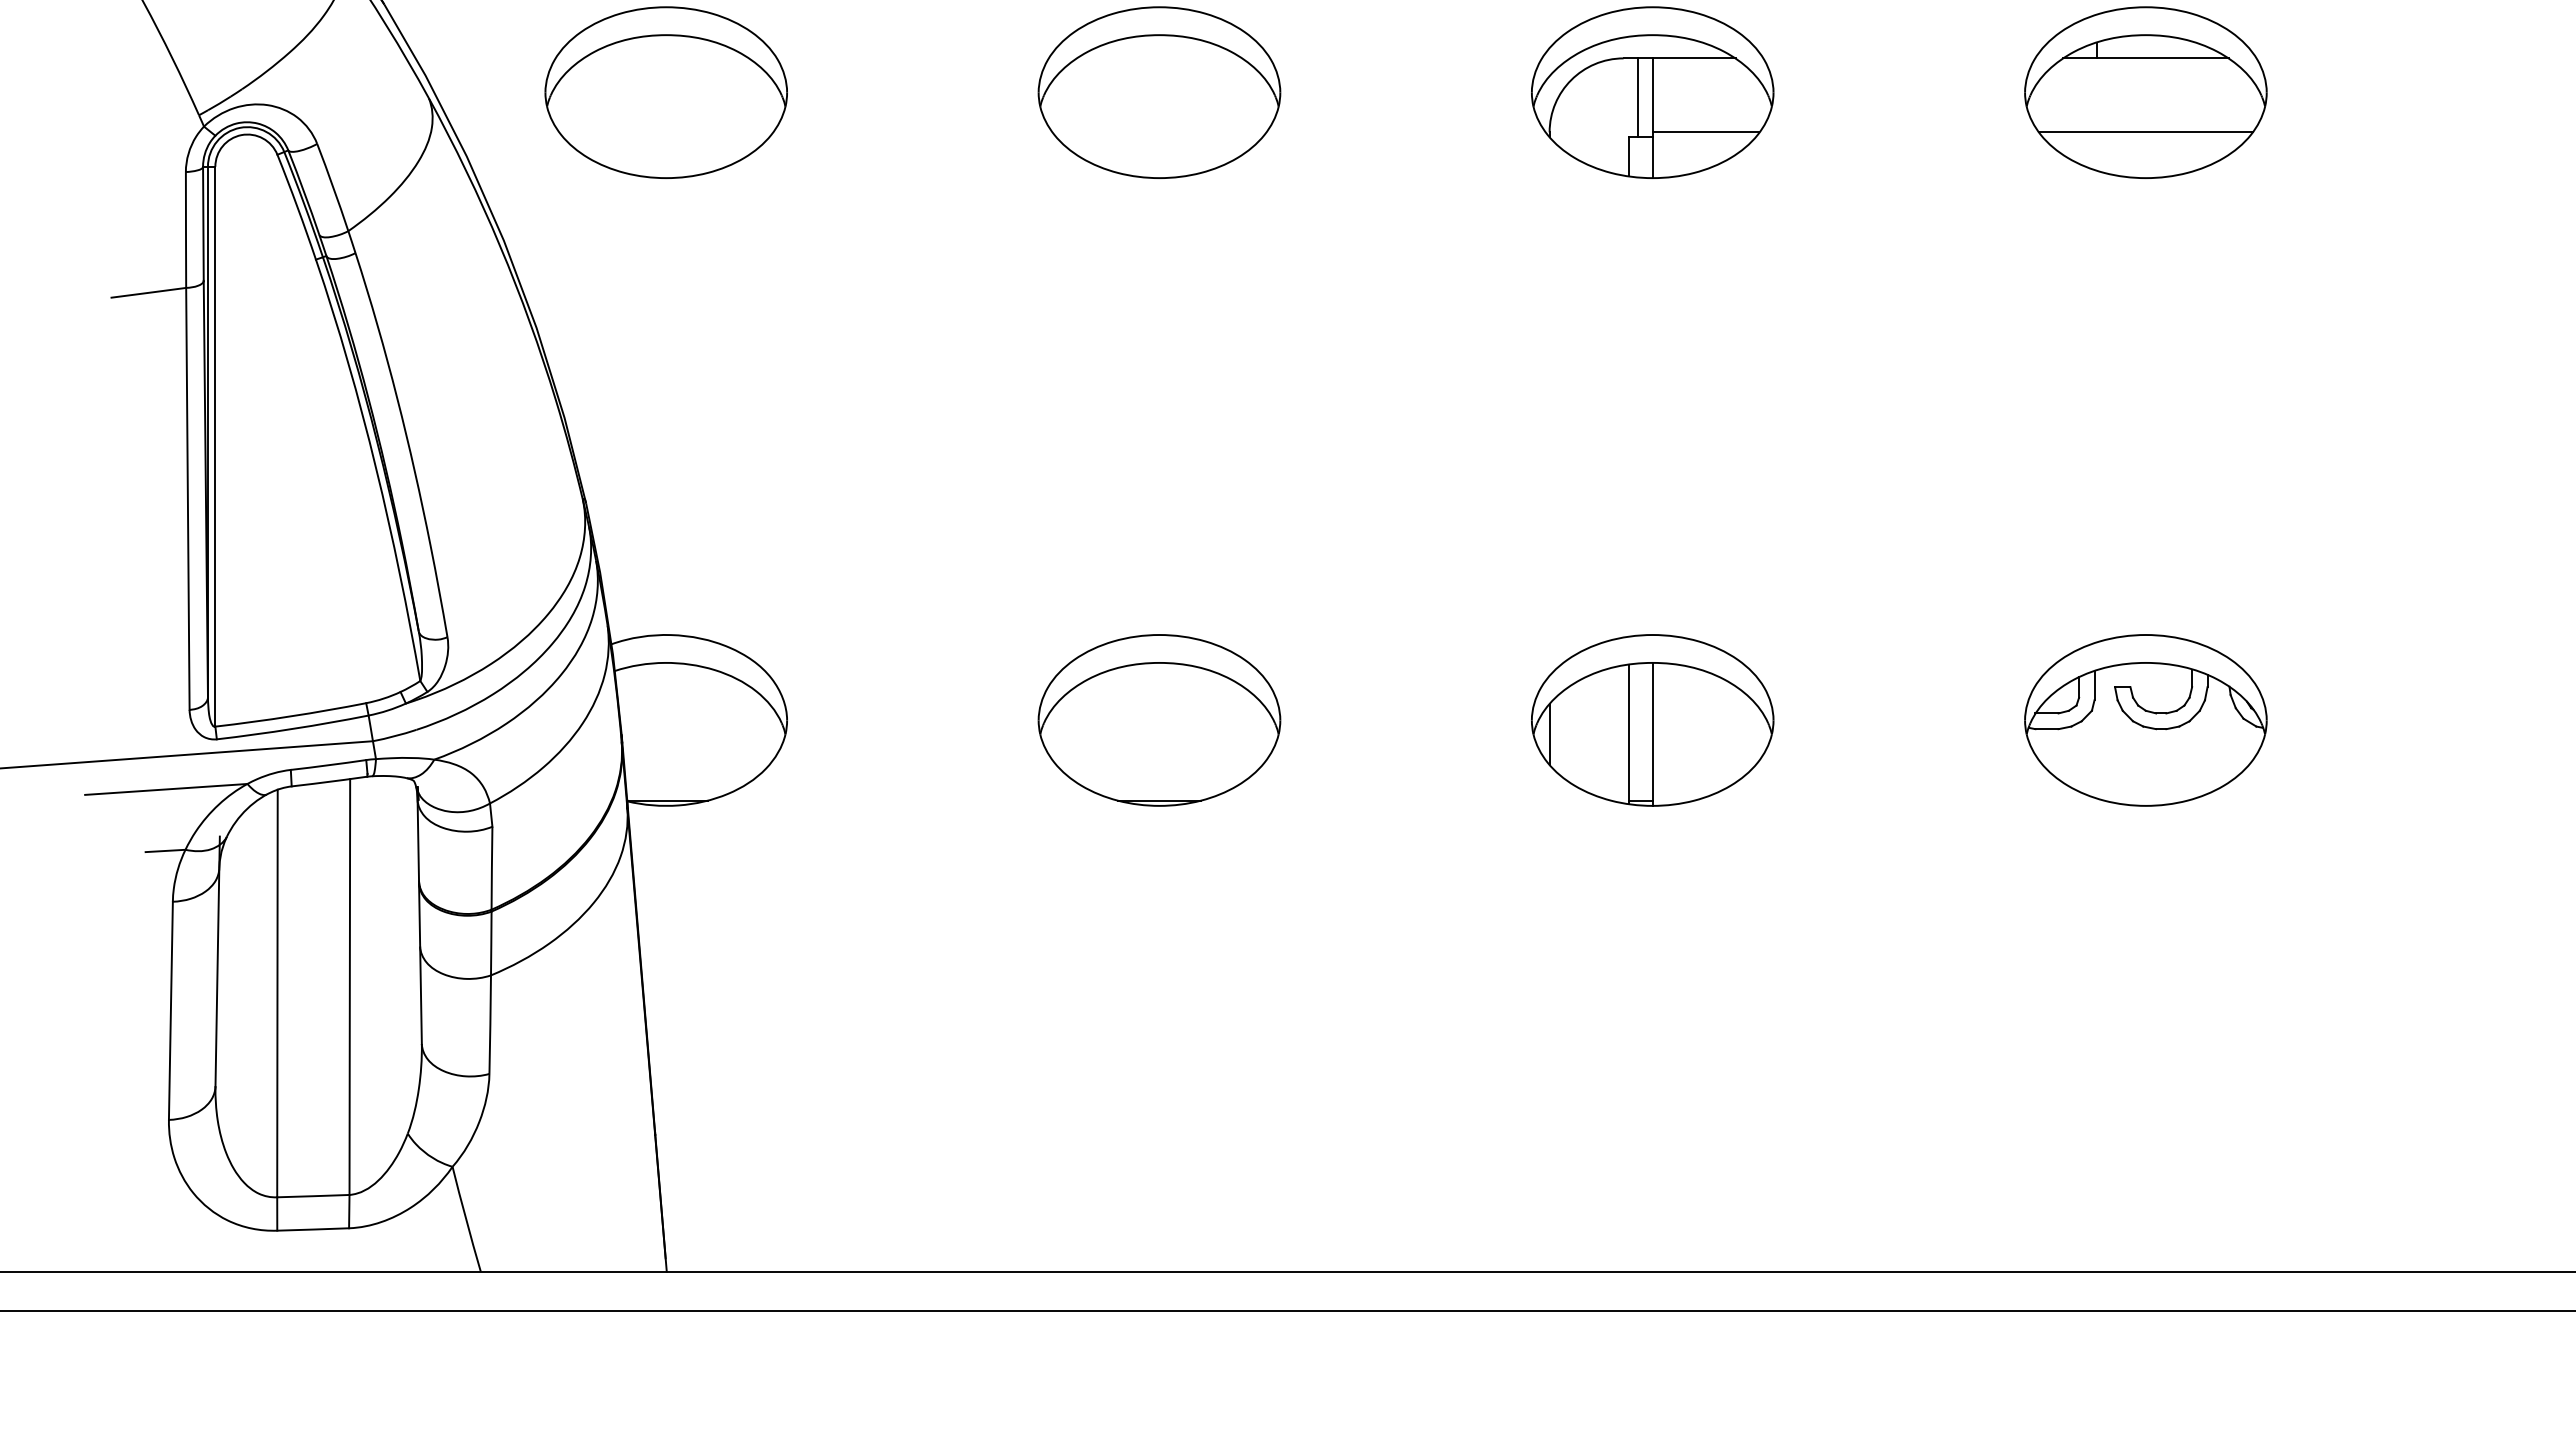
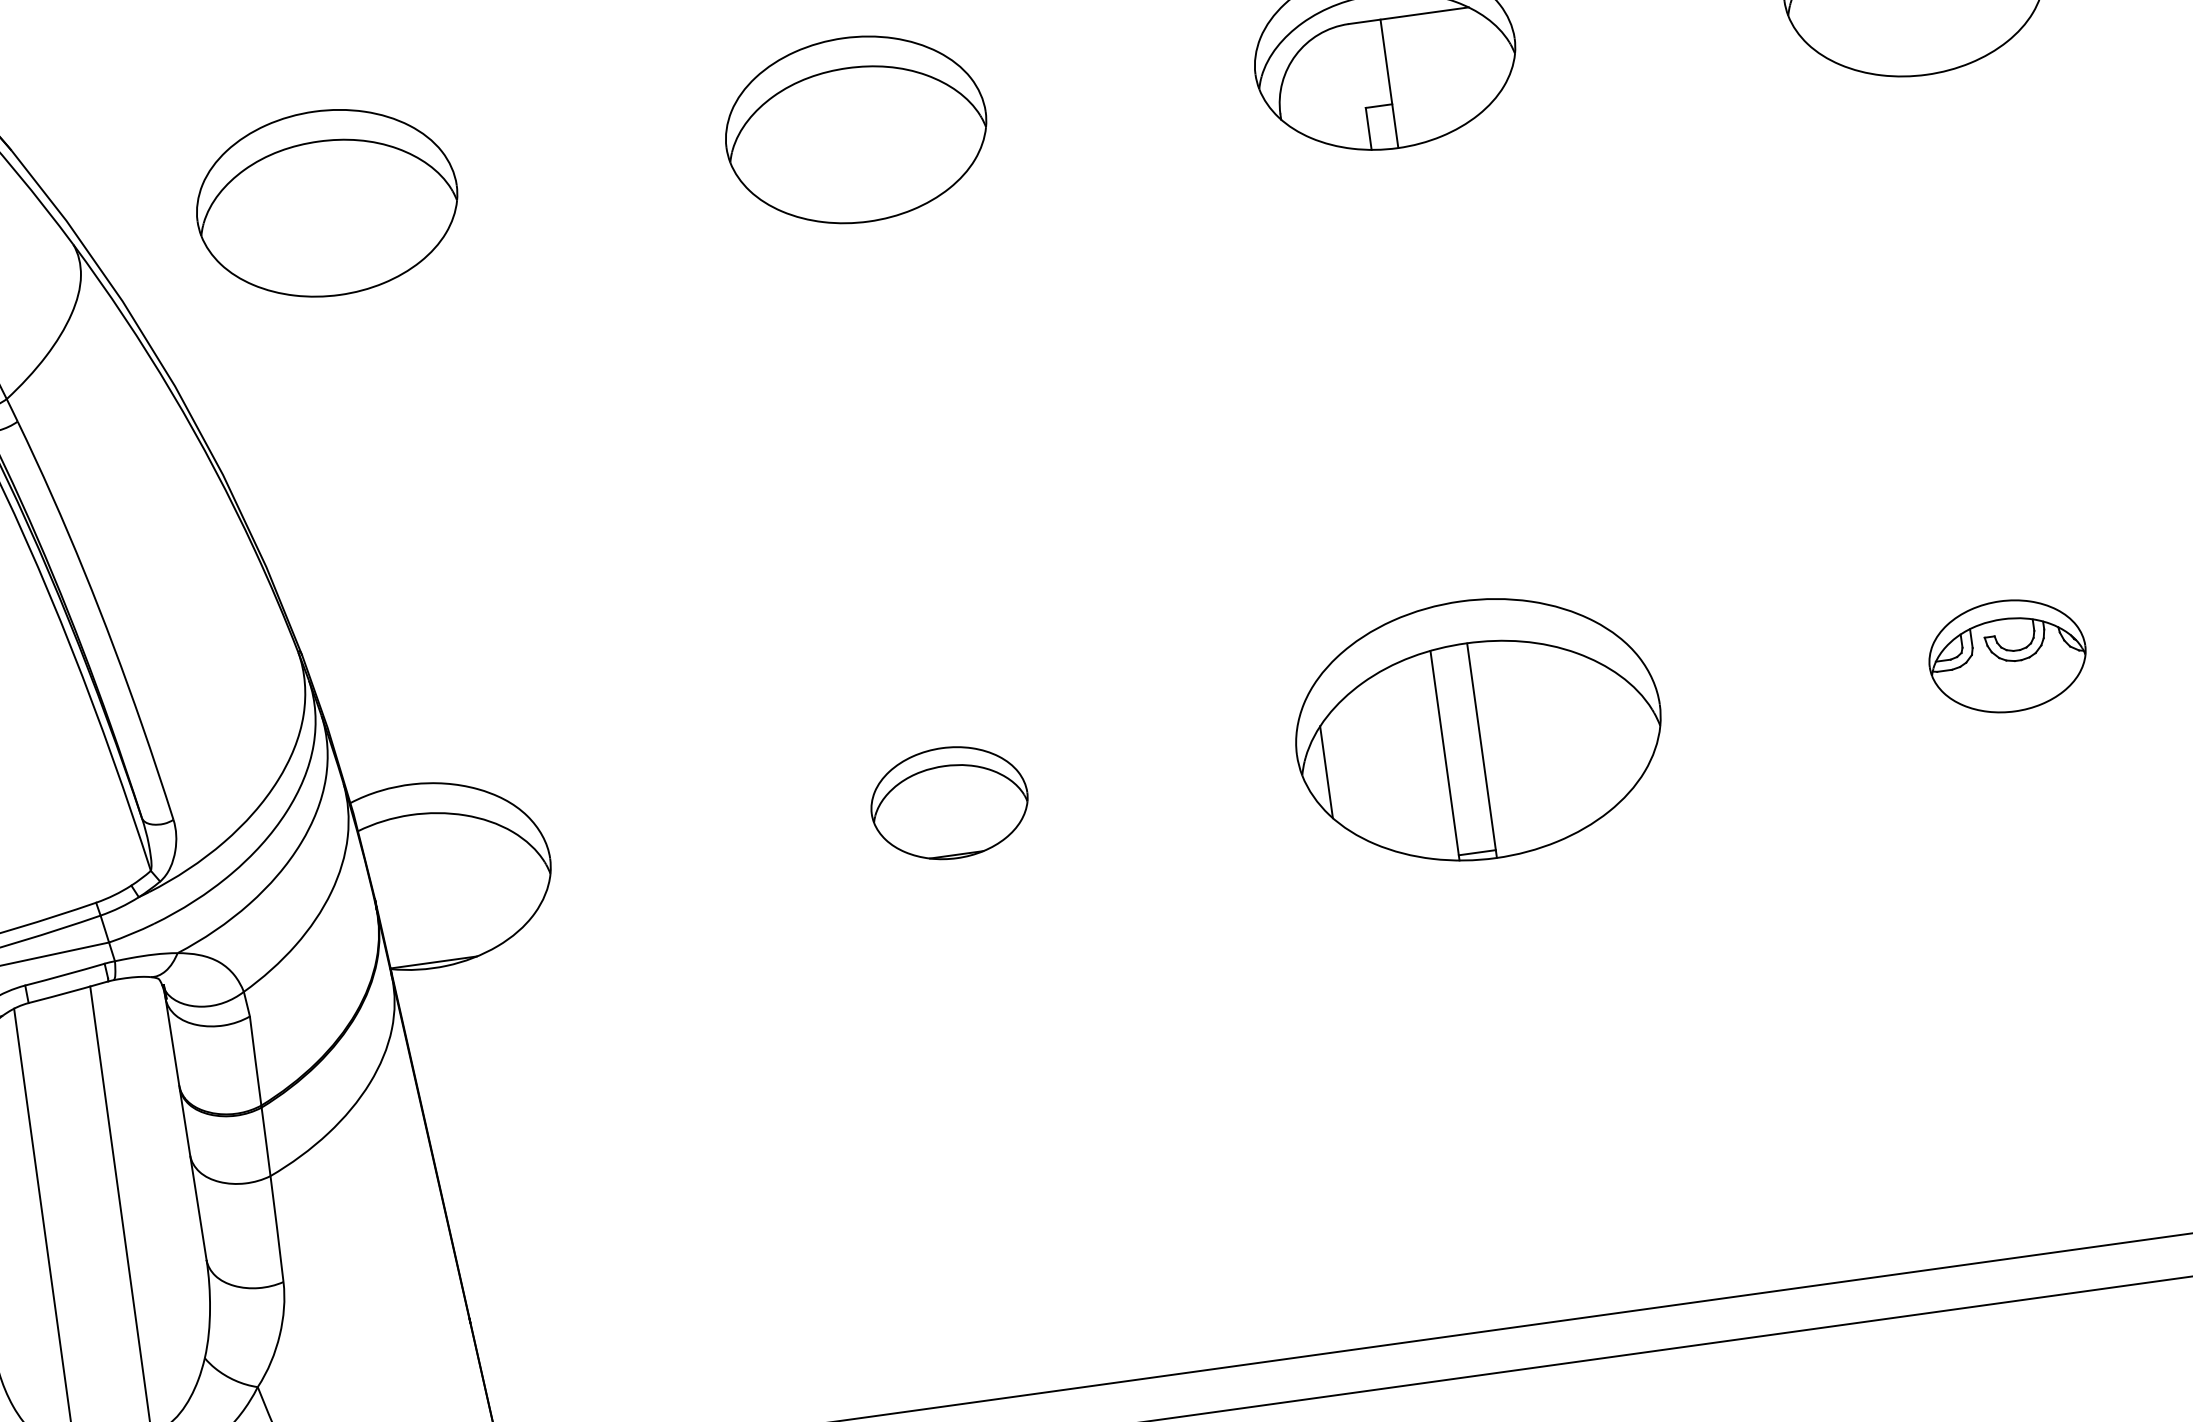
line: (1638, 97) -> (1370, 63), removed
line: (1706, 132) -> (1448, 91), removed
line: (2145, 132) -> (1919, 25), removed
part: (1159, 720) -> (949, 803), size x0.6
part: (1652, 720) -> (1478, 729), size x1.4
part: (2145, 720) -> (2007, 656), size x0.6

